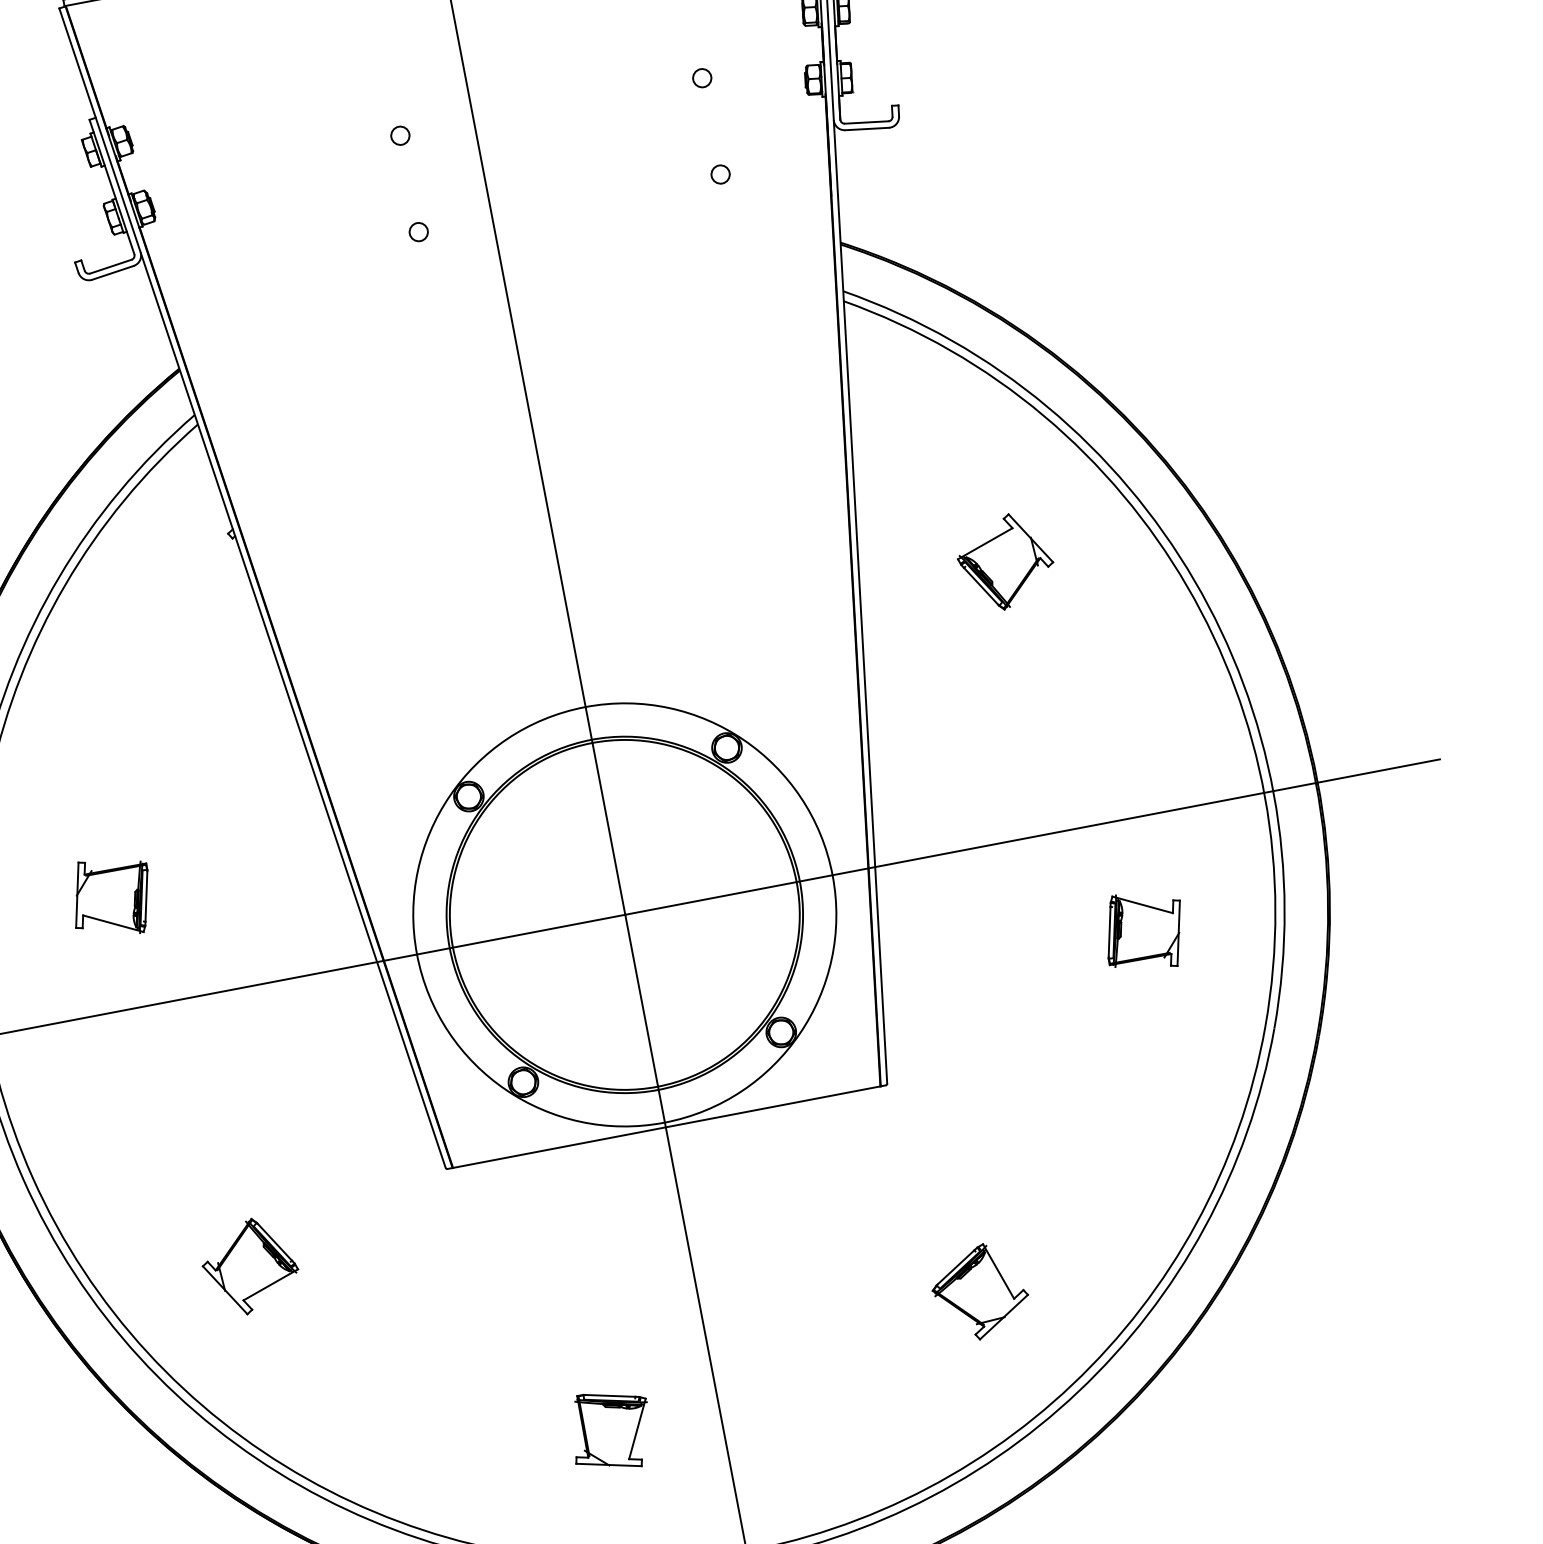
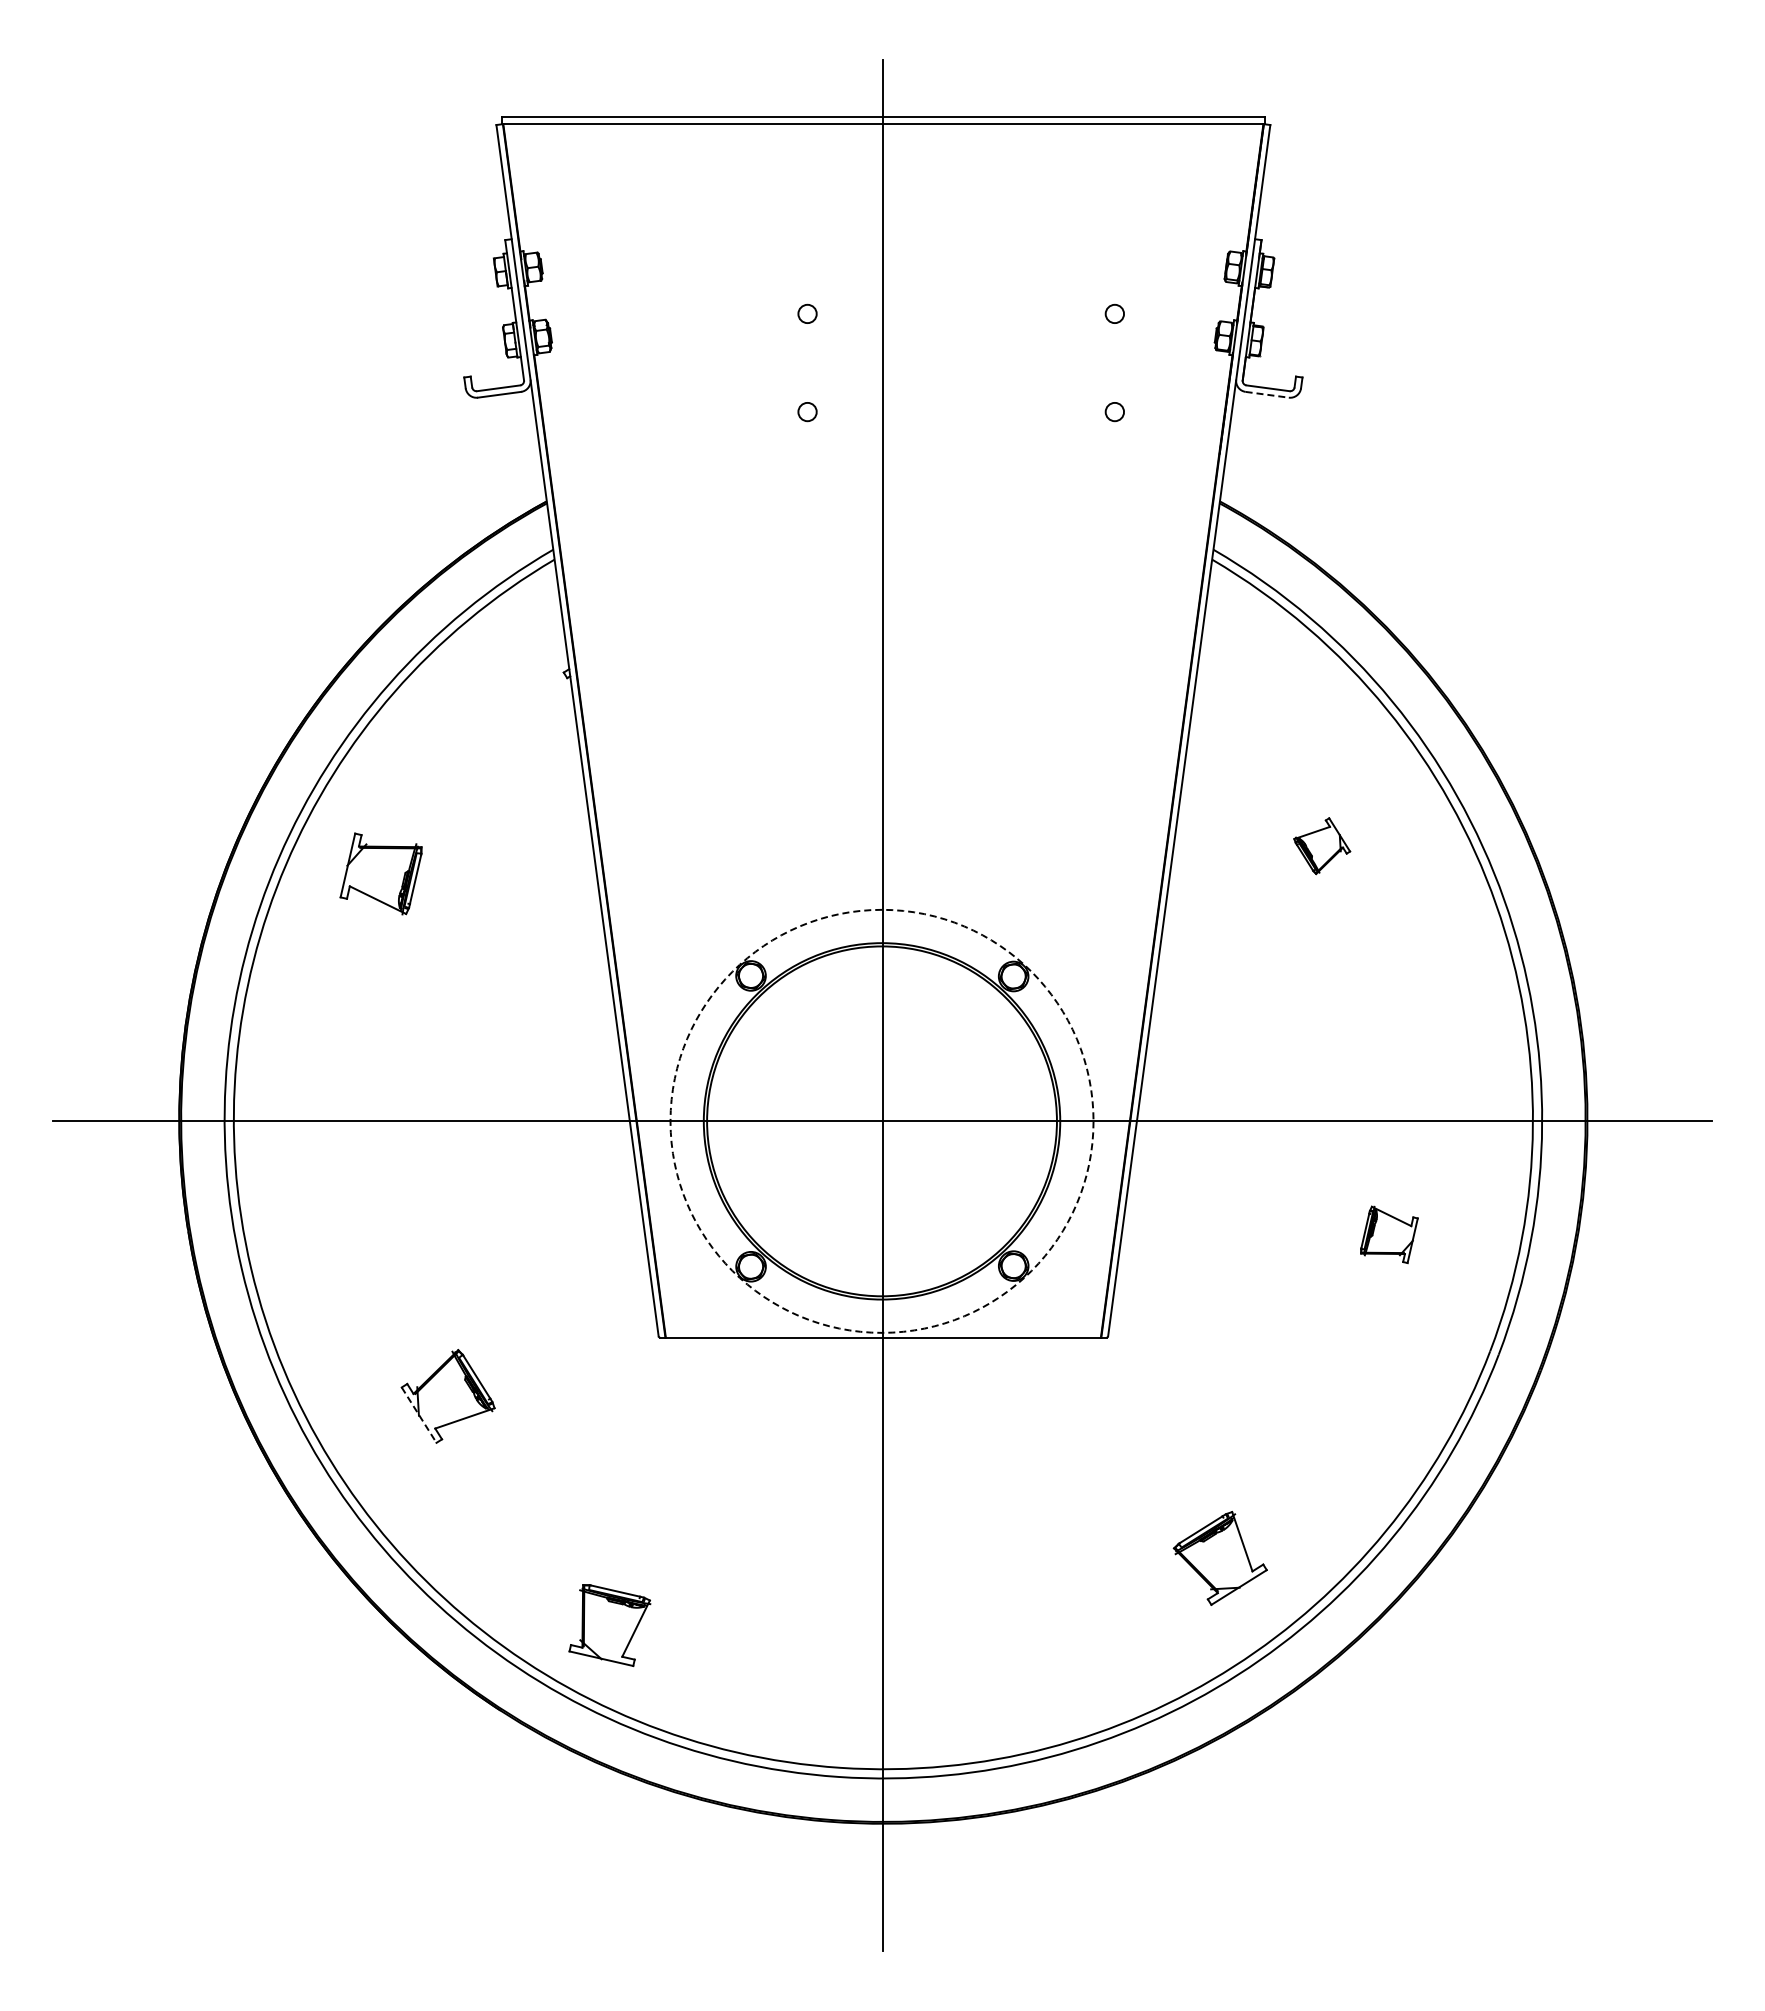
line: (867, 128) -> (1267, 394), solid -> dashed
part: (1004, 561) -> (1321, 845), size x0.6
part: (110, 897) -> (380, 873), moved
circle: (624, 914) -> (881, 1120), solid -> dashed
part: (1144, 930) -> (1389, 1234), size x0.7
line: (225, 1290) -> (419, 1415), solid -> dashed
part: (979, 1292) -> (1219, 1558), moved
part: (610, 1430) -> (609, 1625), moved

